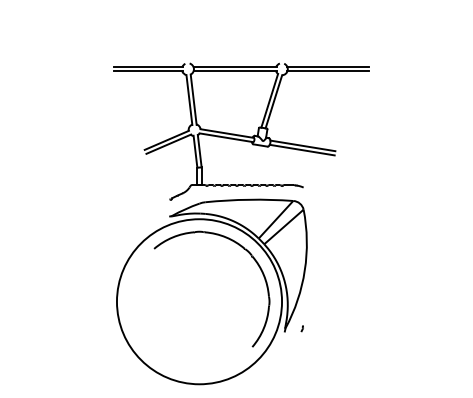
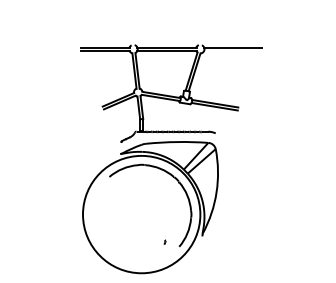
line: (328, 71) -> (233, 50), removed
part: (301, 328) -> (164, 242), moved

